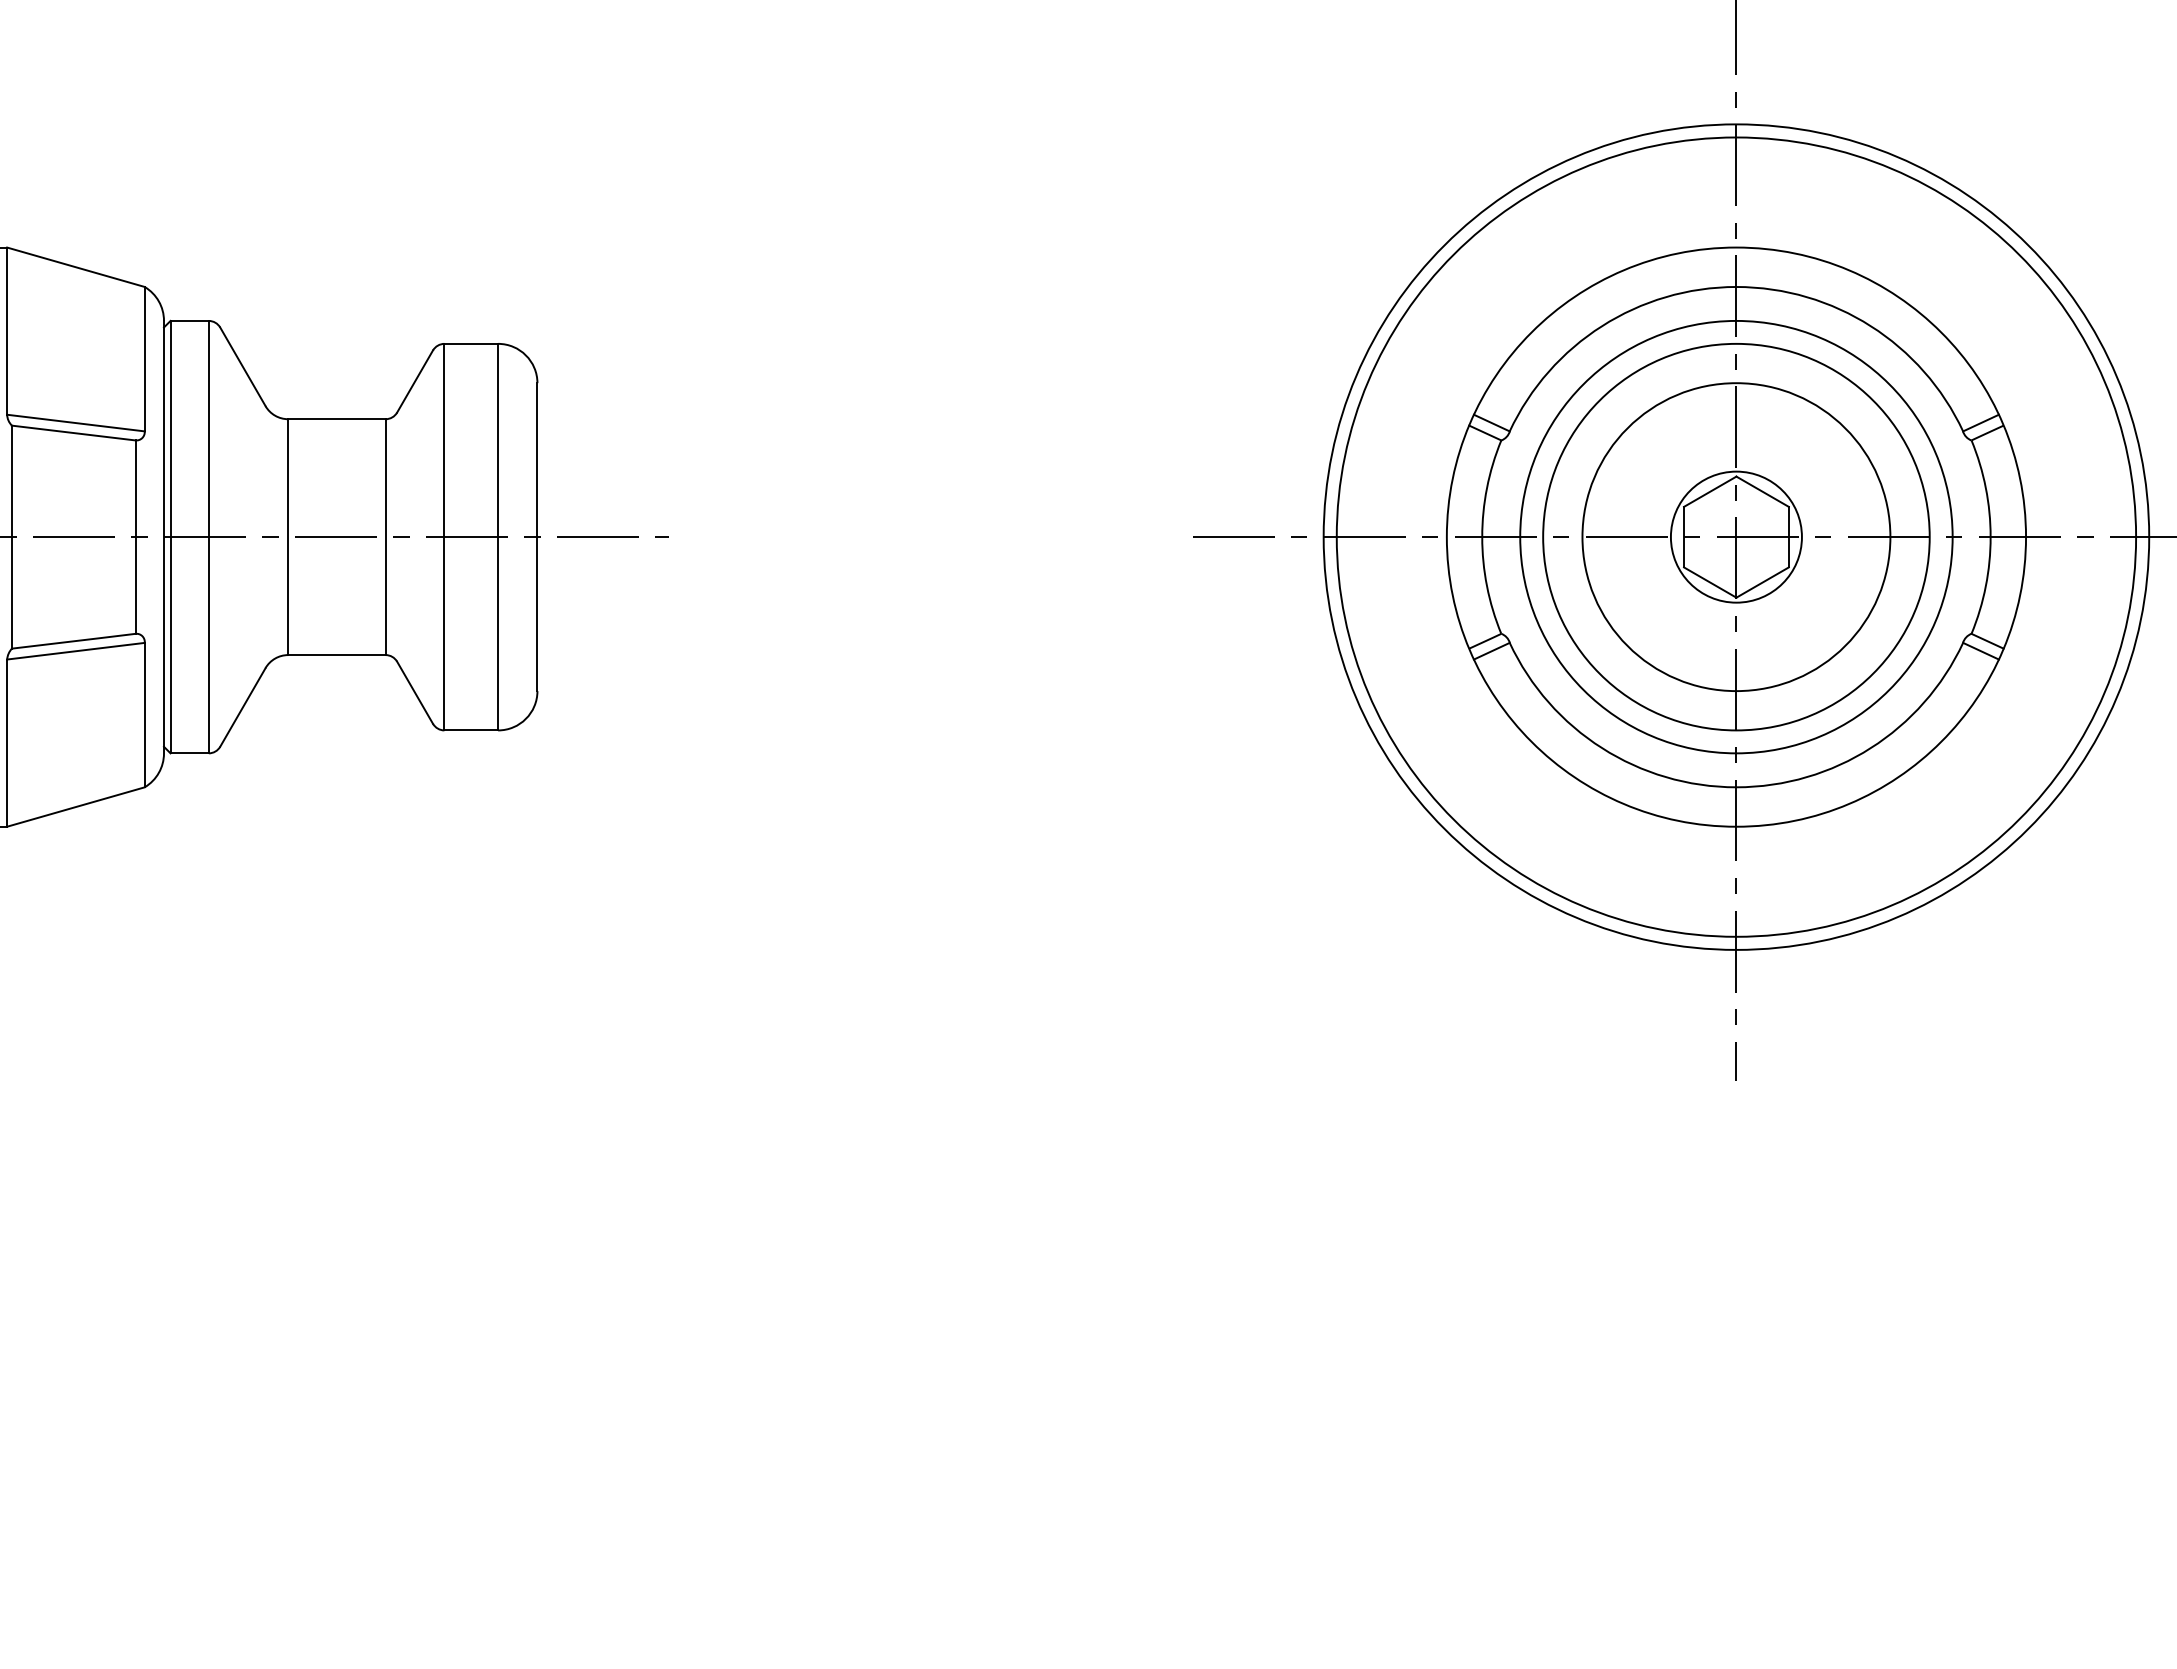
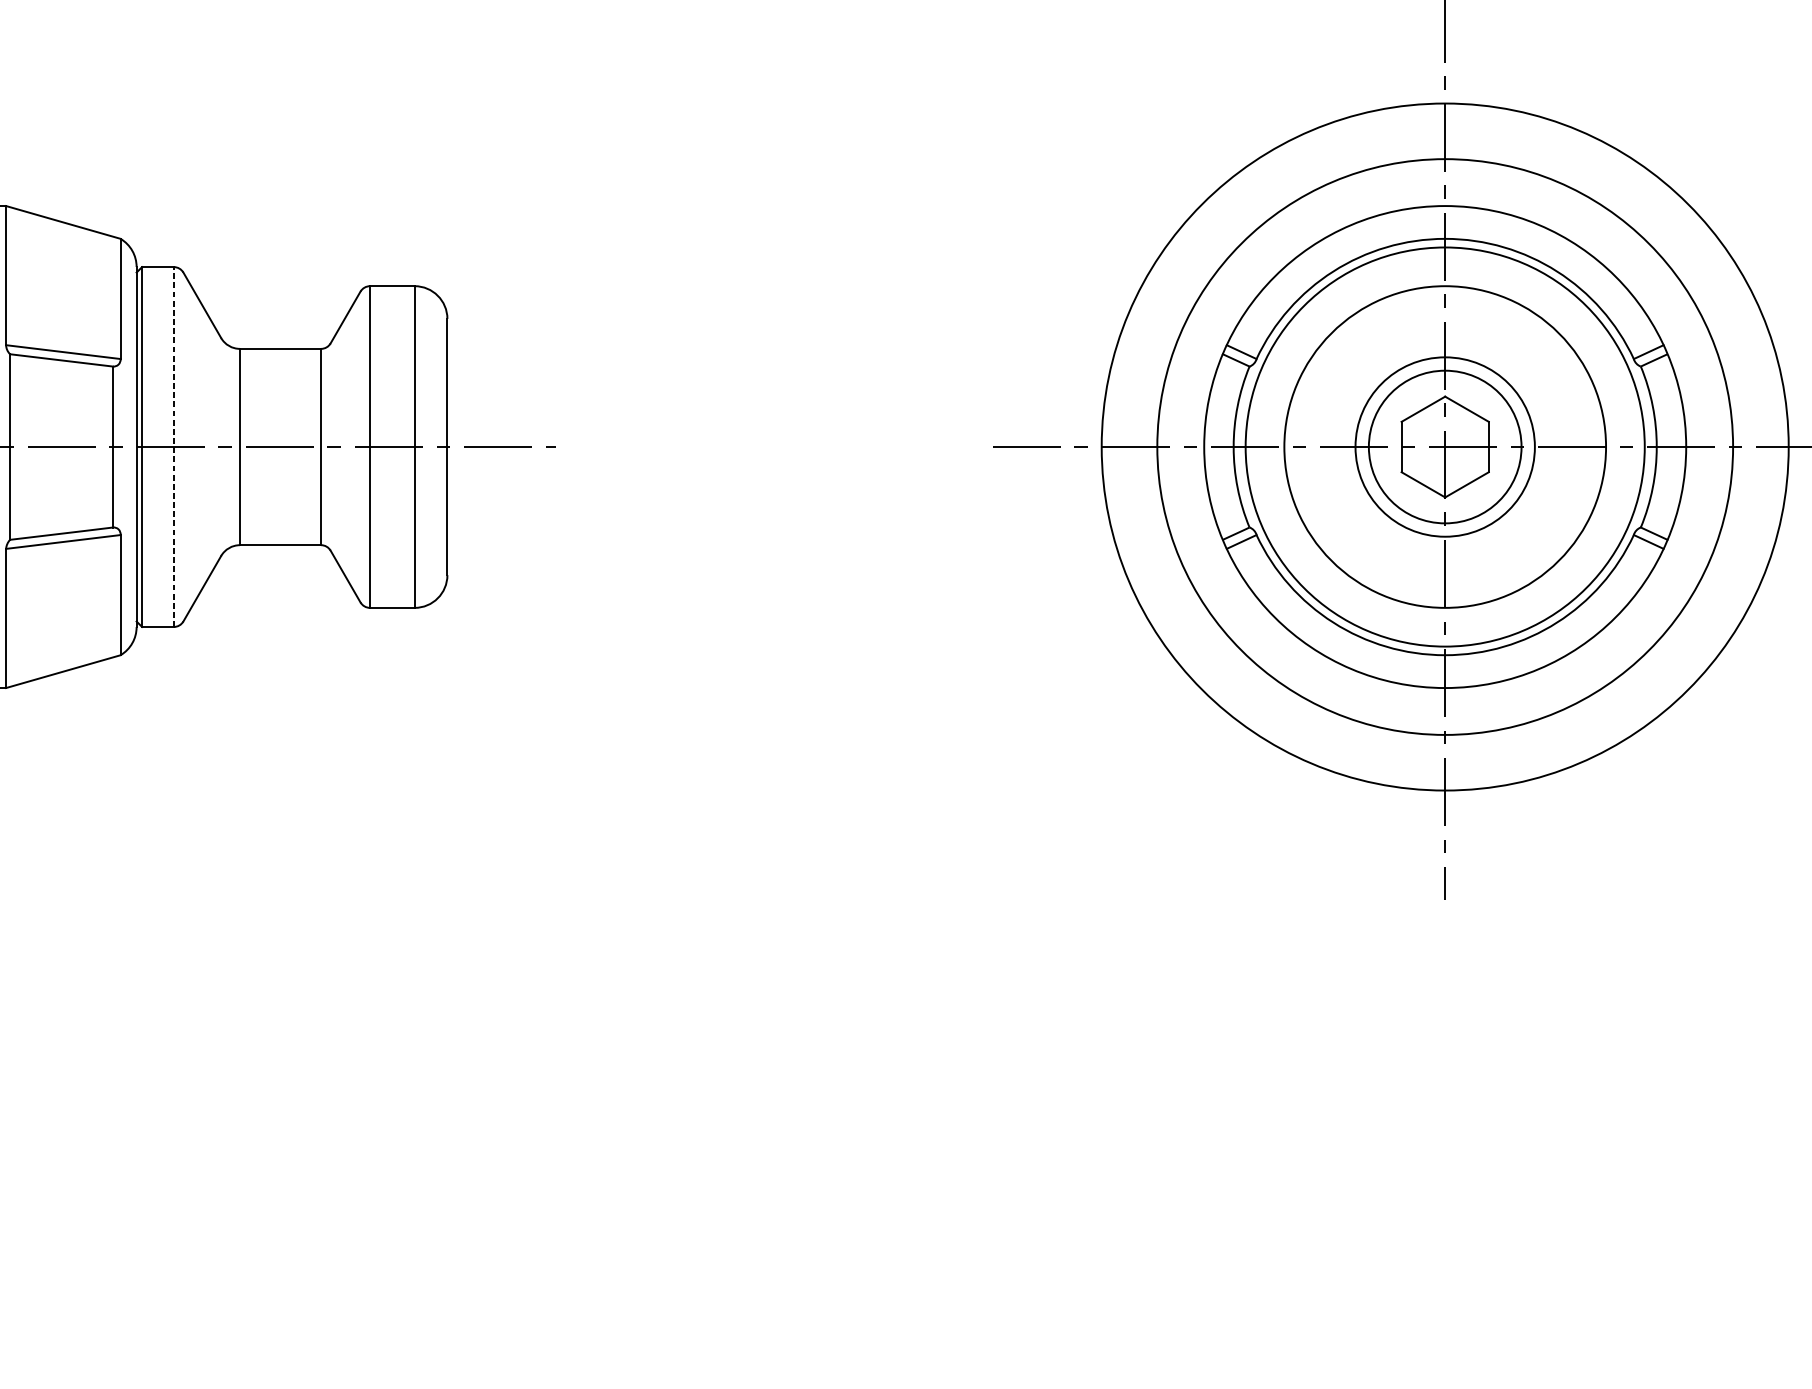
line: (208, 536) -> (173, 446), solid -> dashed
circle: (1735, 536) -> (1444, 446), size x1.4
circle: (1736, 536) -> (1445, 446), size x0.6
circle: (1736, 536) -> (1445, 446), size x1.6
circle: (1736, 537) -> (1445, 447), size x0.7

